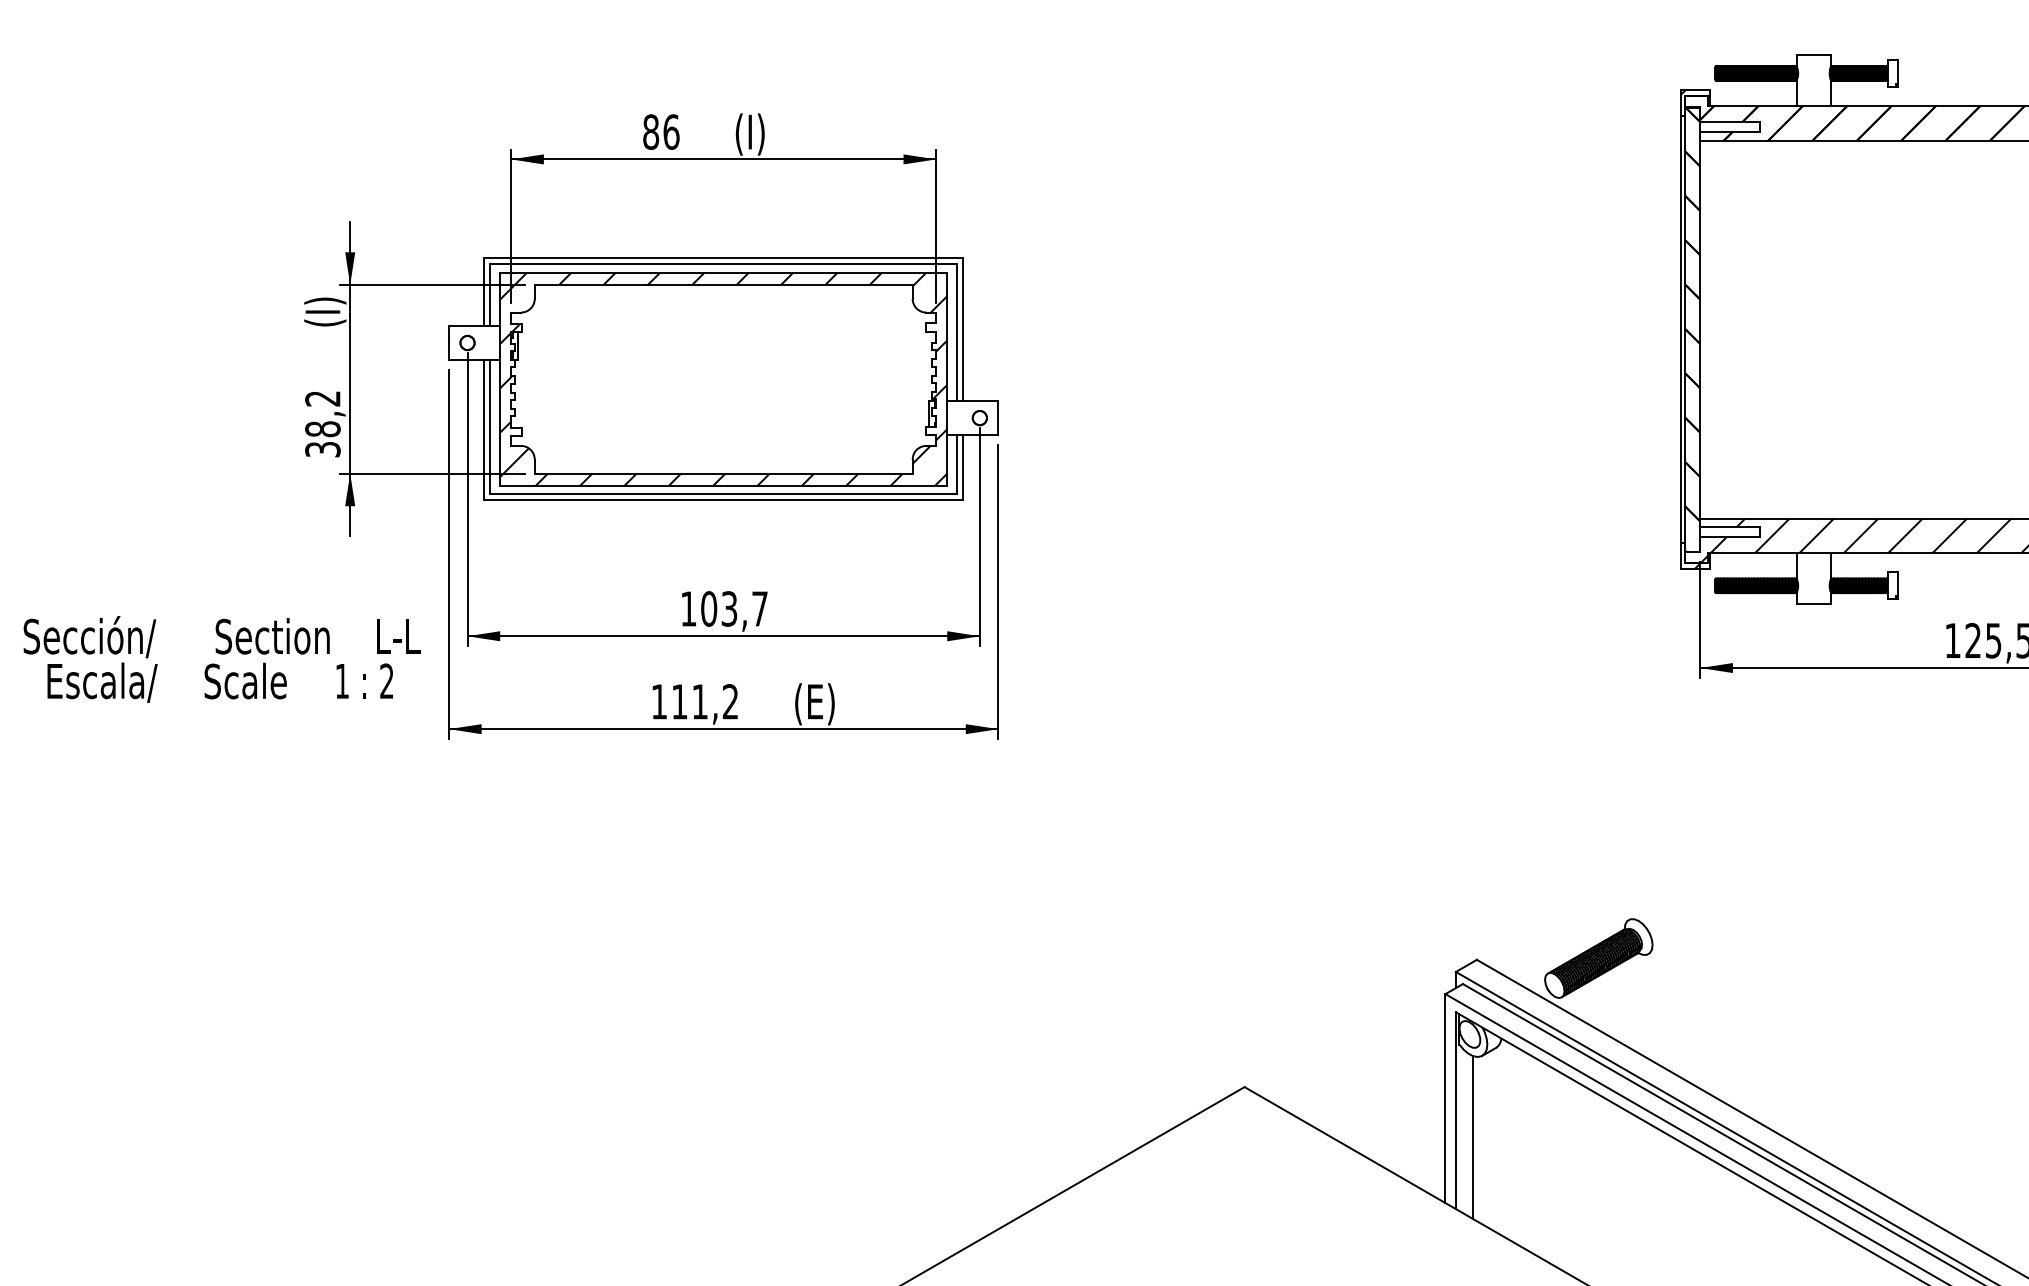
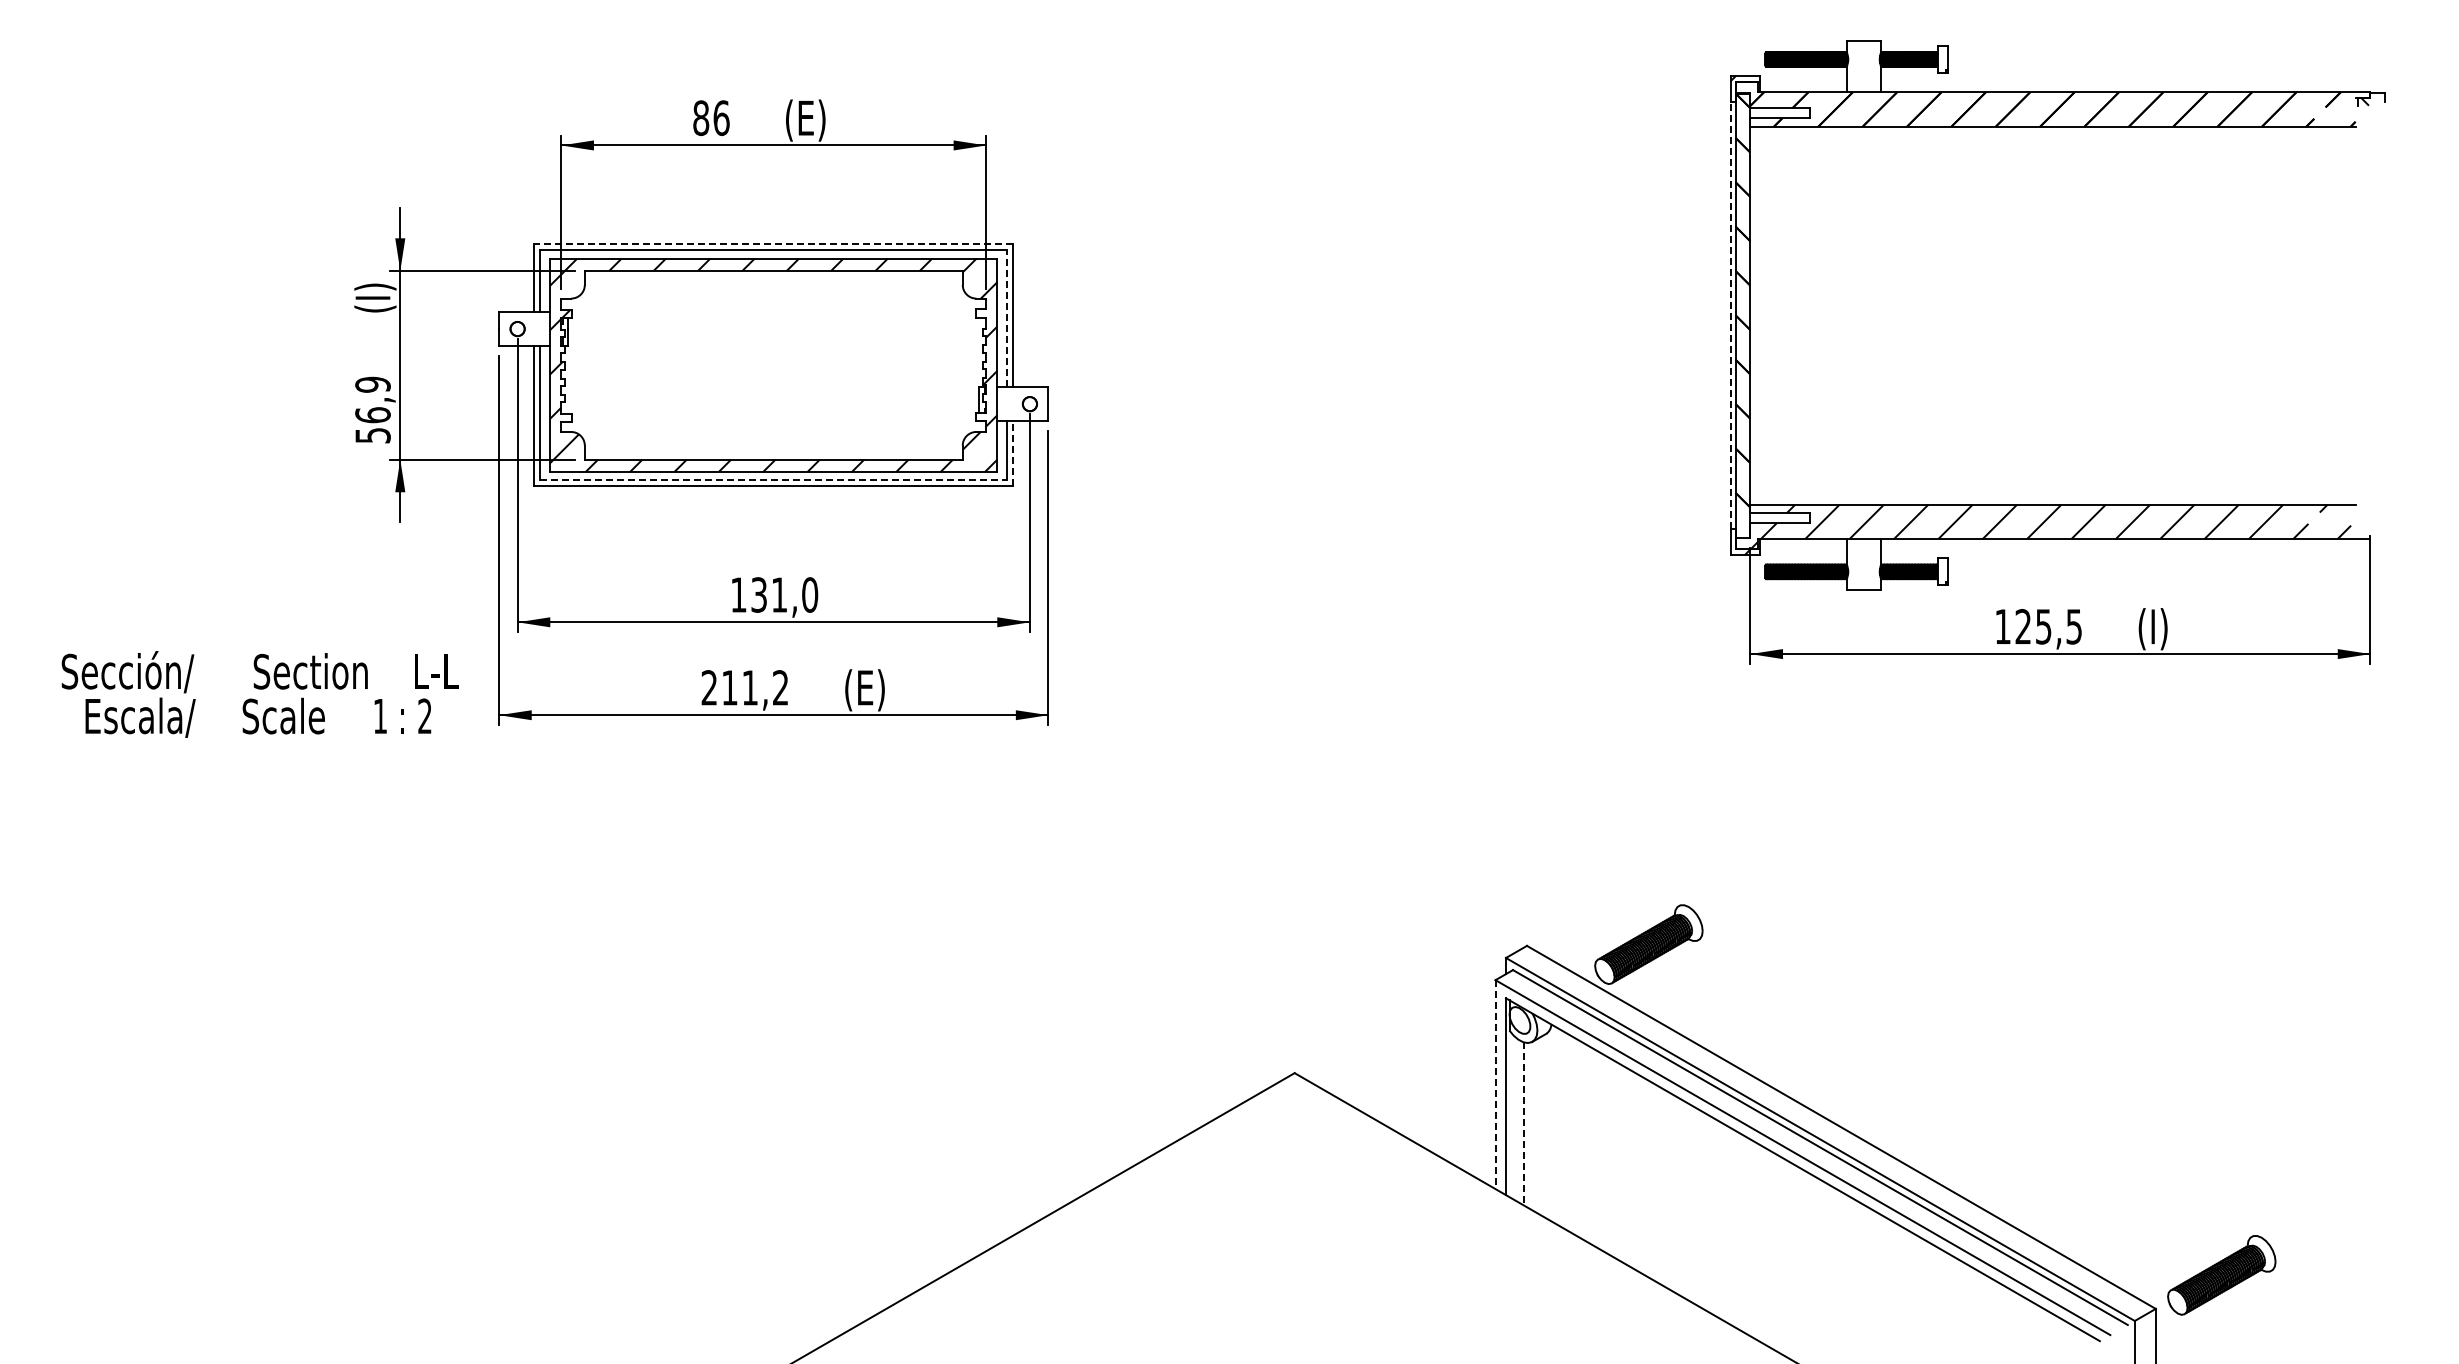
text: (763, 134) -> (813, 120), (I) -> (E)
line: (723, 258) -> (773, 244), solid -> dashed
line: (1680, 329) -> (1730, 315), solid -> dashed
line: (957, 332) -> (1007, 318), solid -> dashed
text: (322, 423) -> (372, 409), 38,2 -> 56,9
line: (963, 467) -> (1013, 453), solid -> dashed
line: (724, 494) -> (774, 480), solid -> dashed
text: (734, 608) -> (784, 594), 103,7 -> 131,0
text: (221, 659) -> (259, 694), moved
text: (658, 701) -> (708, 687), 111,2 -> 211,2
line: (1445, 1099) -> (1495, 1085), solid -> dashed
line: (1473, 1138) -> (1523, 1124), solid -> dashed

